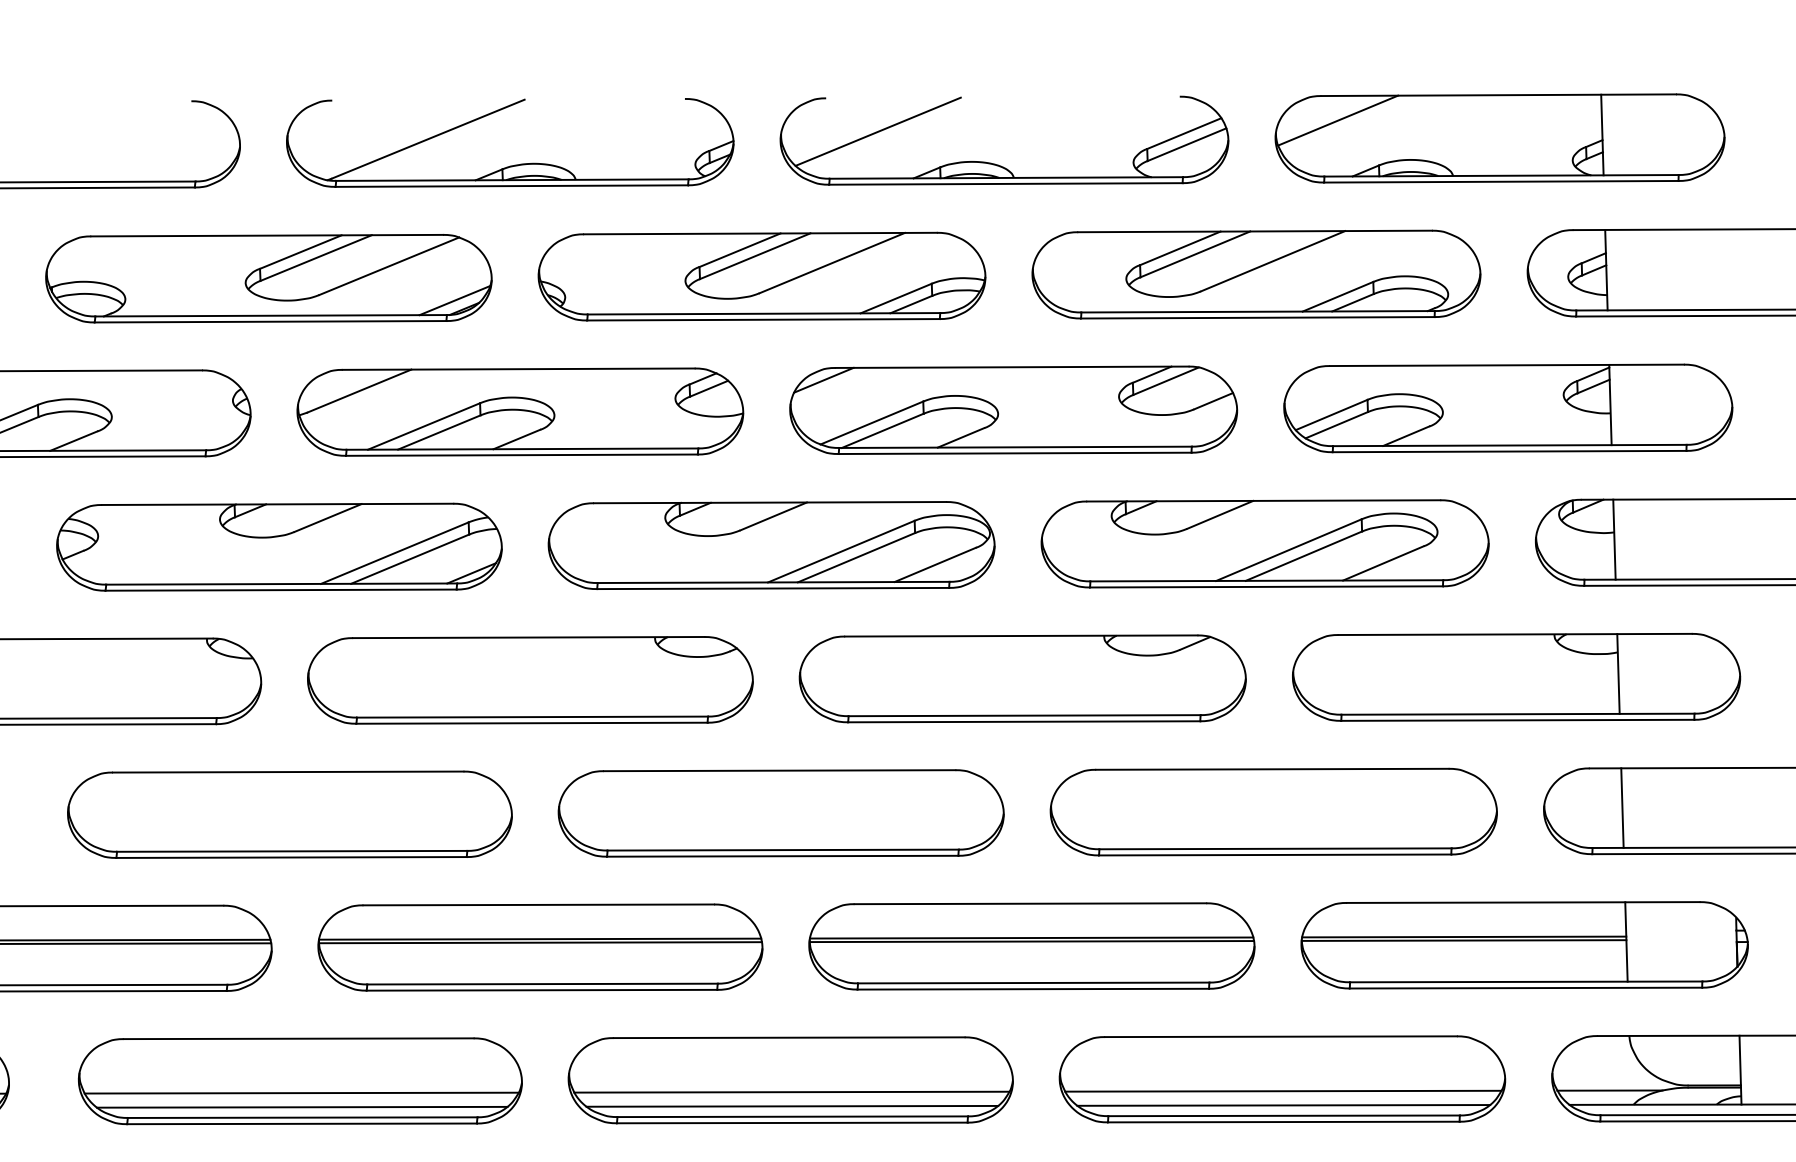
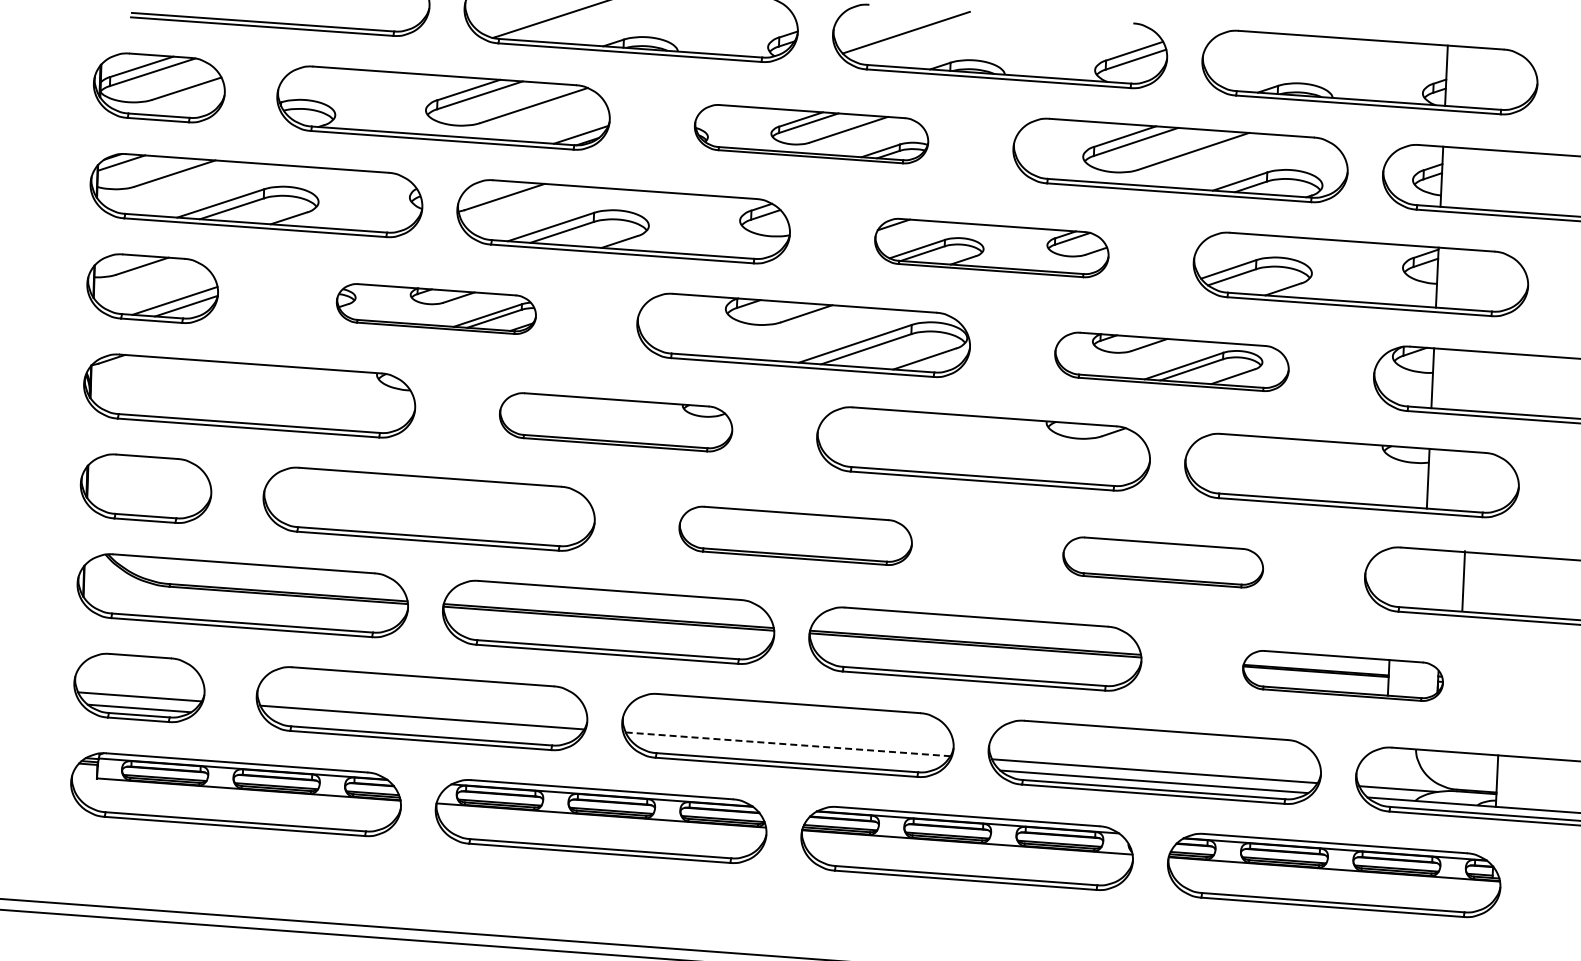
line: (1337, 119) -> (1249, 49), removed
part: (761, 275) -> (811, 133), size x0.7
part: (1013, 409) -> (991, 247), size x0.7
part: (1264, 543) -> (1171, 361), size x0.7
part: (279, 546) -> (436, 308), size x0.6
part: (529, 679) -> (615, 421), size x0.7
line: (1622, 807) -> (1463, 580), moved
part: (1272, 812) -> (1162, 562), size x0.6
part: (780, 813) -> (795, 535), size x0.7
part: (1523, 944) -> (1342, 675), size x0.6
line: (792, 1092) -> (788, 744), solid -> dashed
line: (792, 1105) -> (787, 754), removed
line: (301, 1106) -> (421, 727), removed

